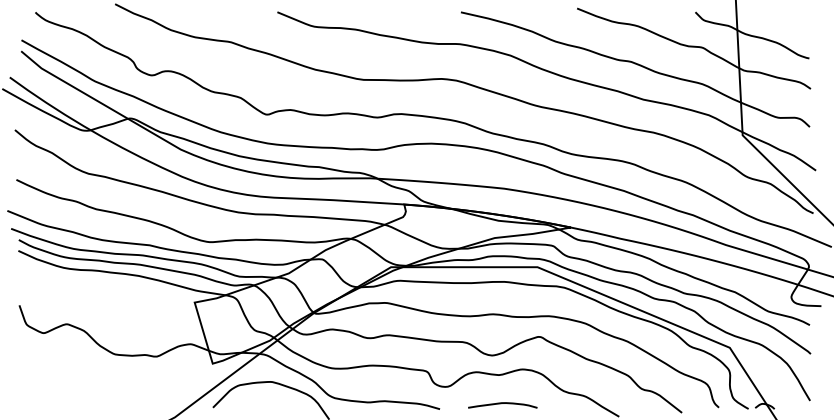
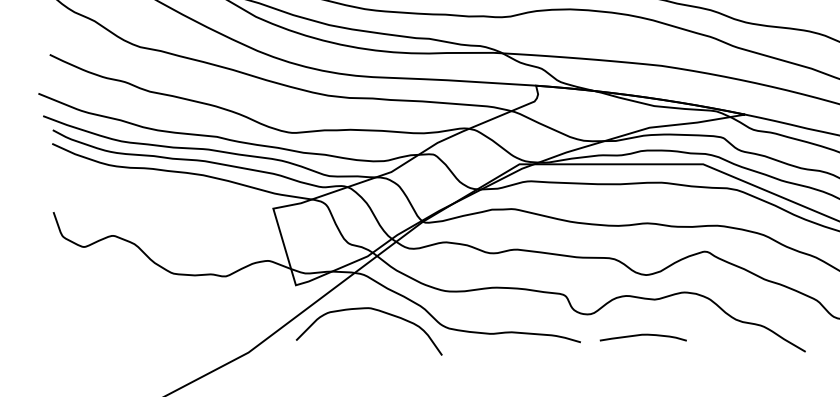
curve: (501, 404) -> (641, 336), moved

